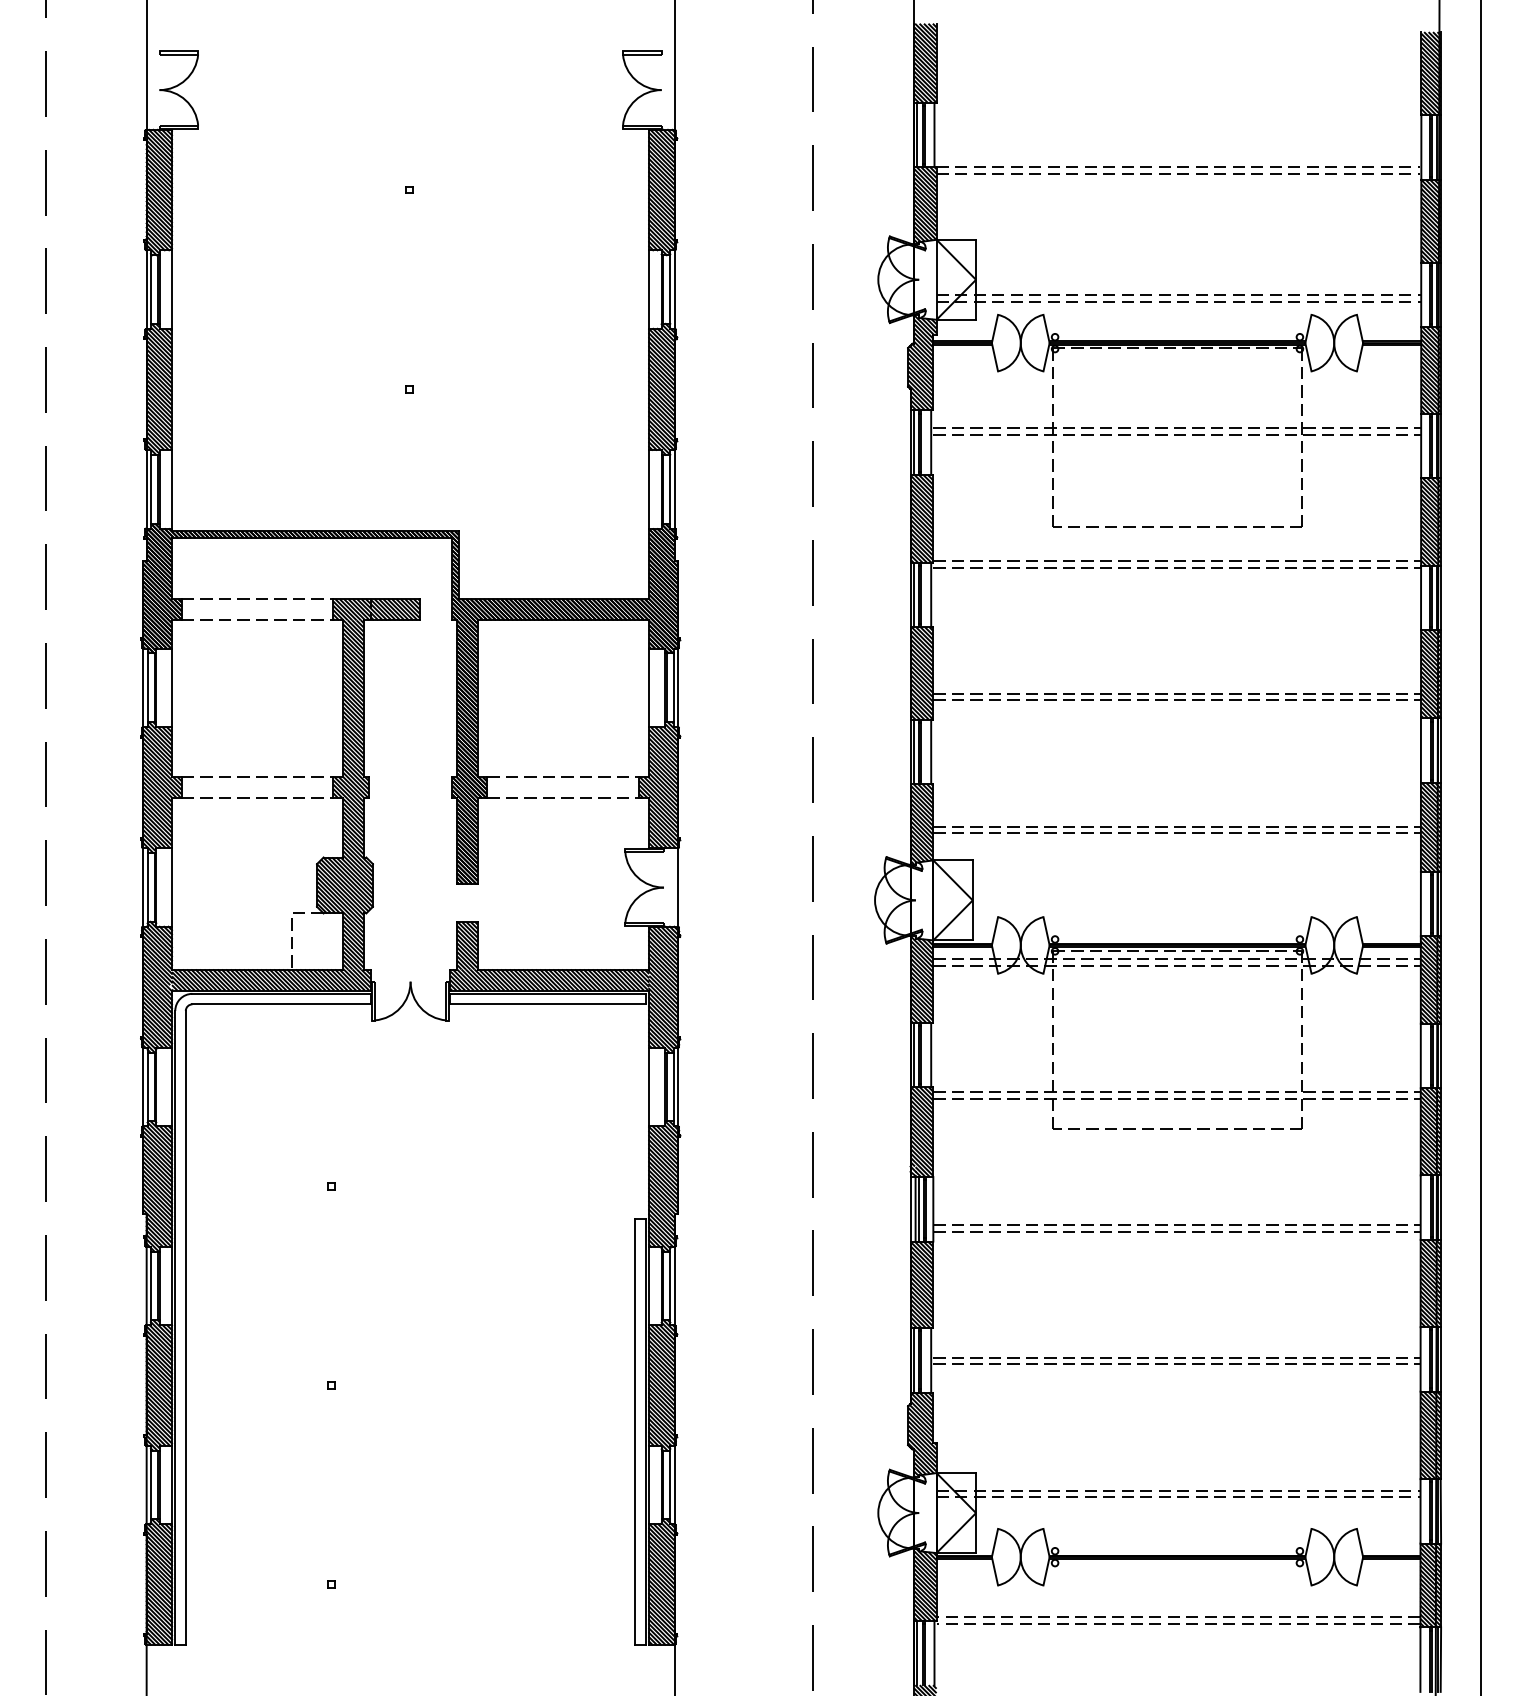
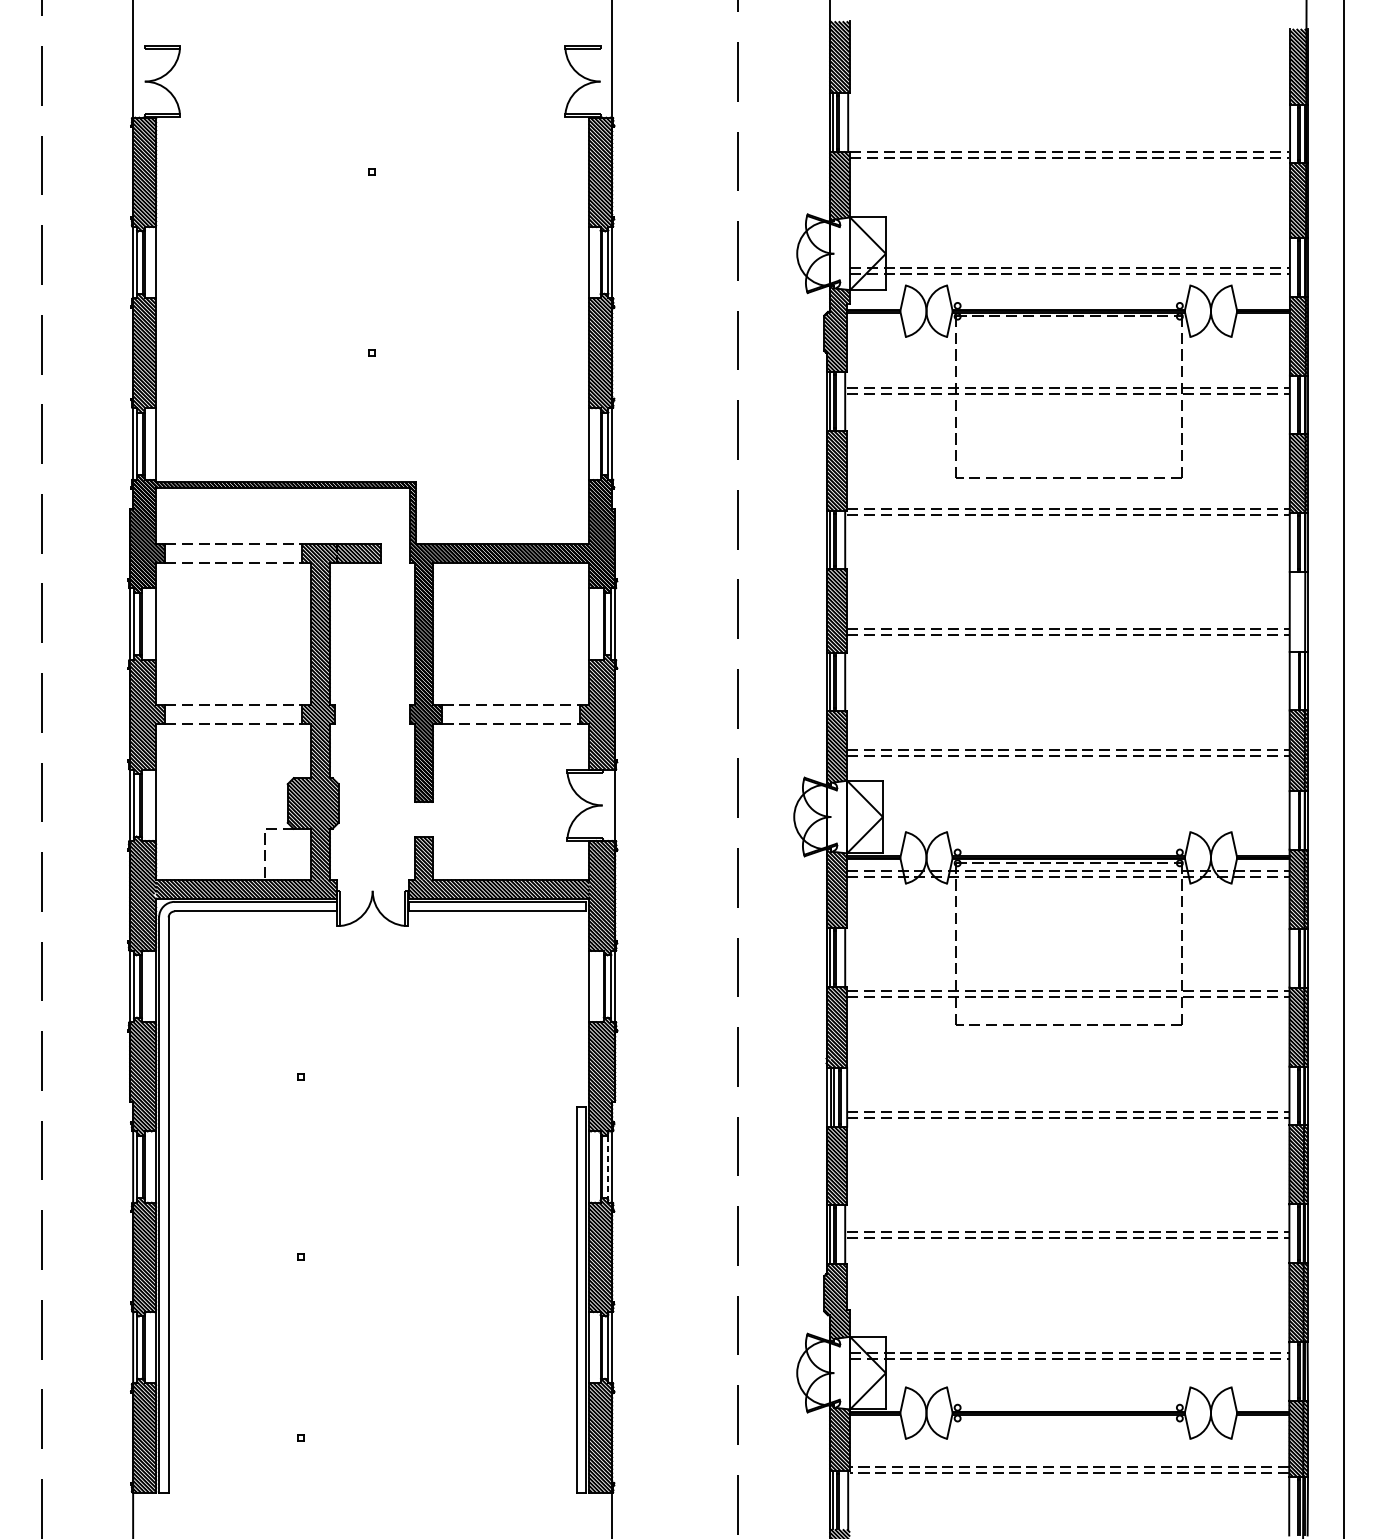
hatch: (1430, 674) -> (1298, 612), removed
line: (670, 1286) -> (608, 1167), solid -> dashed

